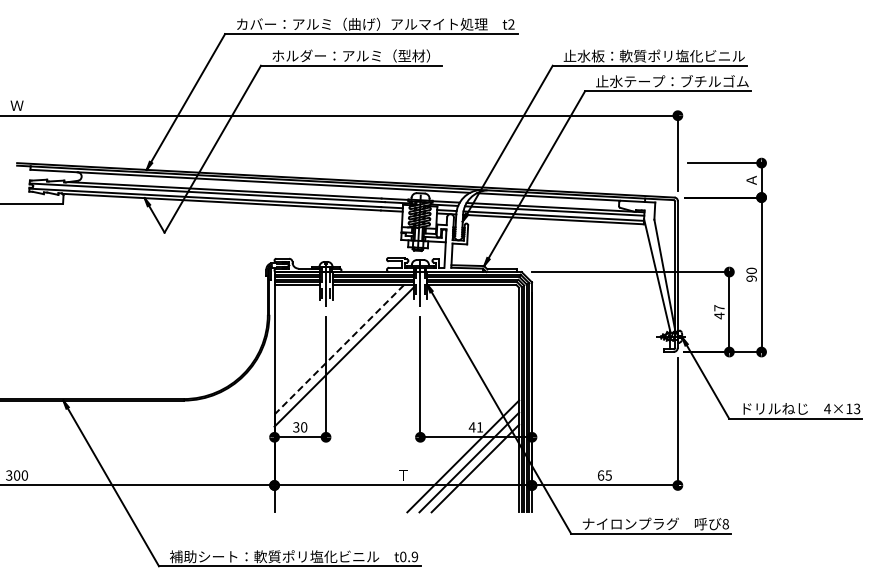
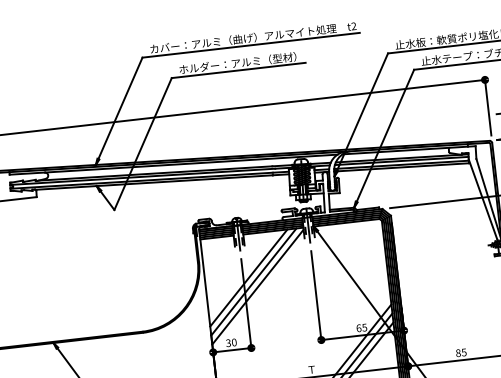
line: (333, 343) -> (249, 277), added
line: (339, 349) -> (253, 281), dashed -> solid
text: (475, 427) -> (361, 328), 41 -> 65
text: (600, 475) -> (458, 353), 65 -> 85

